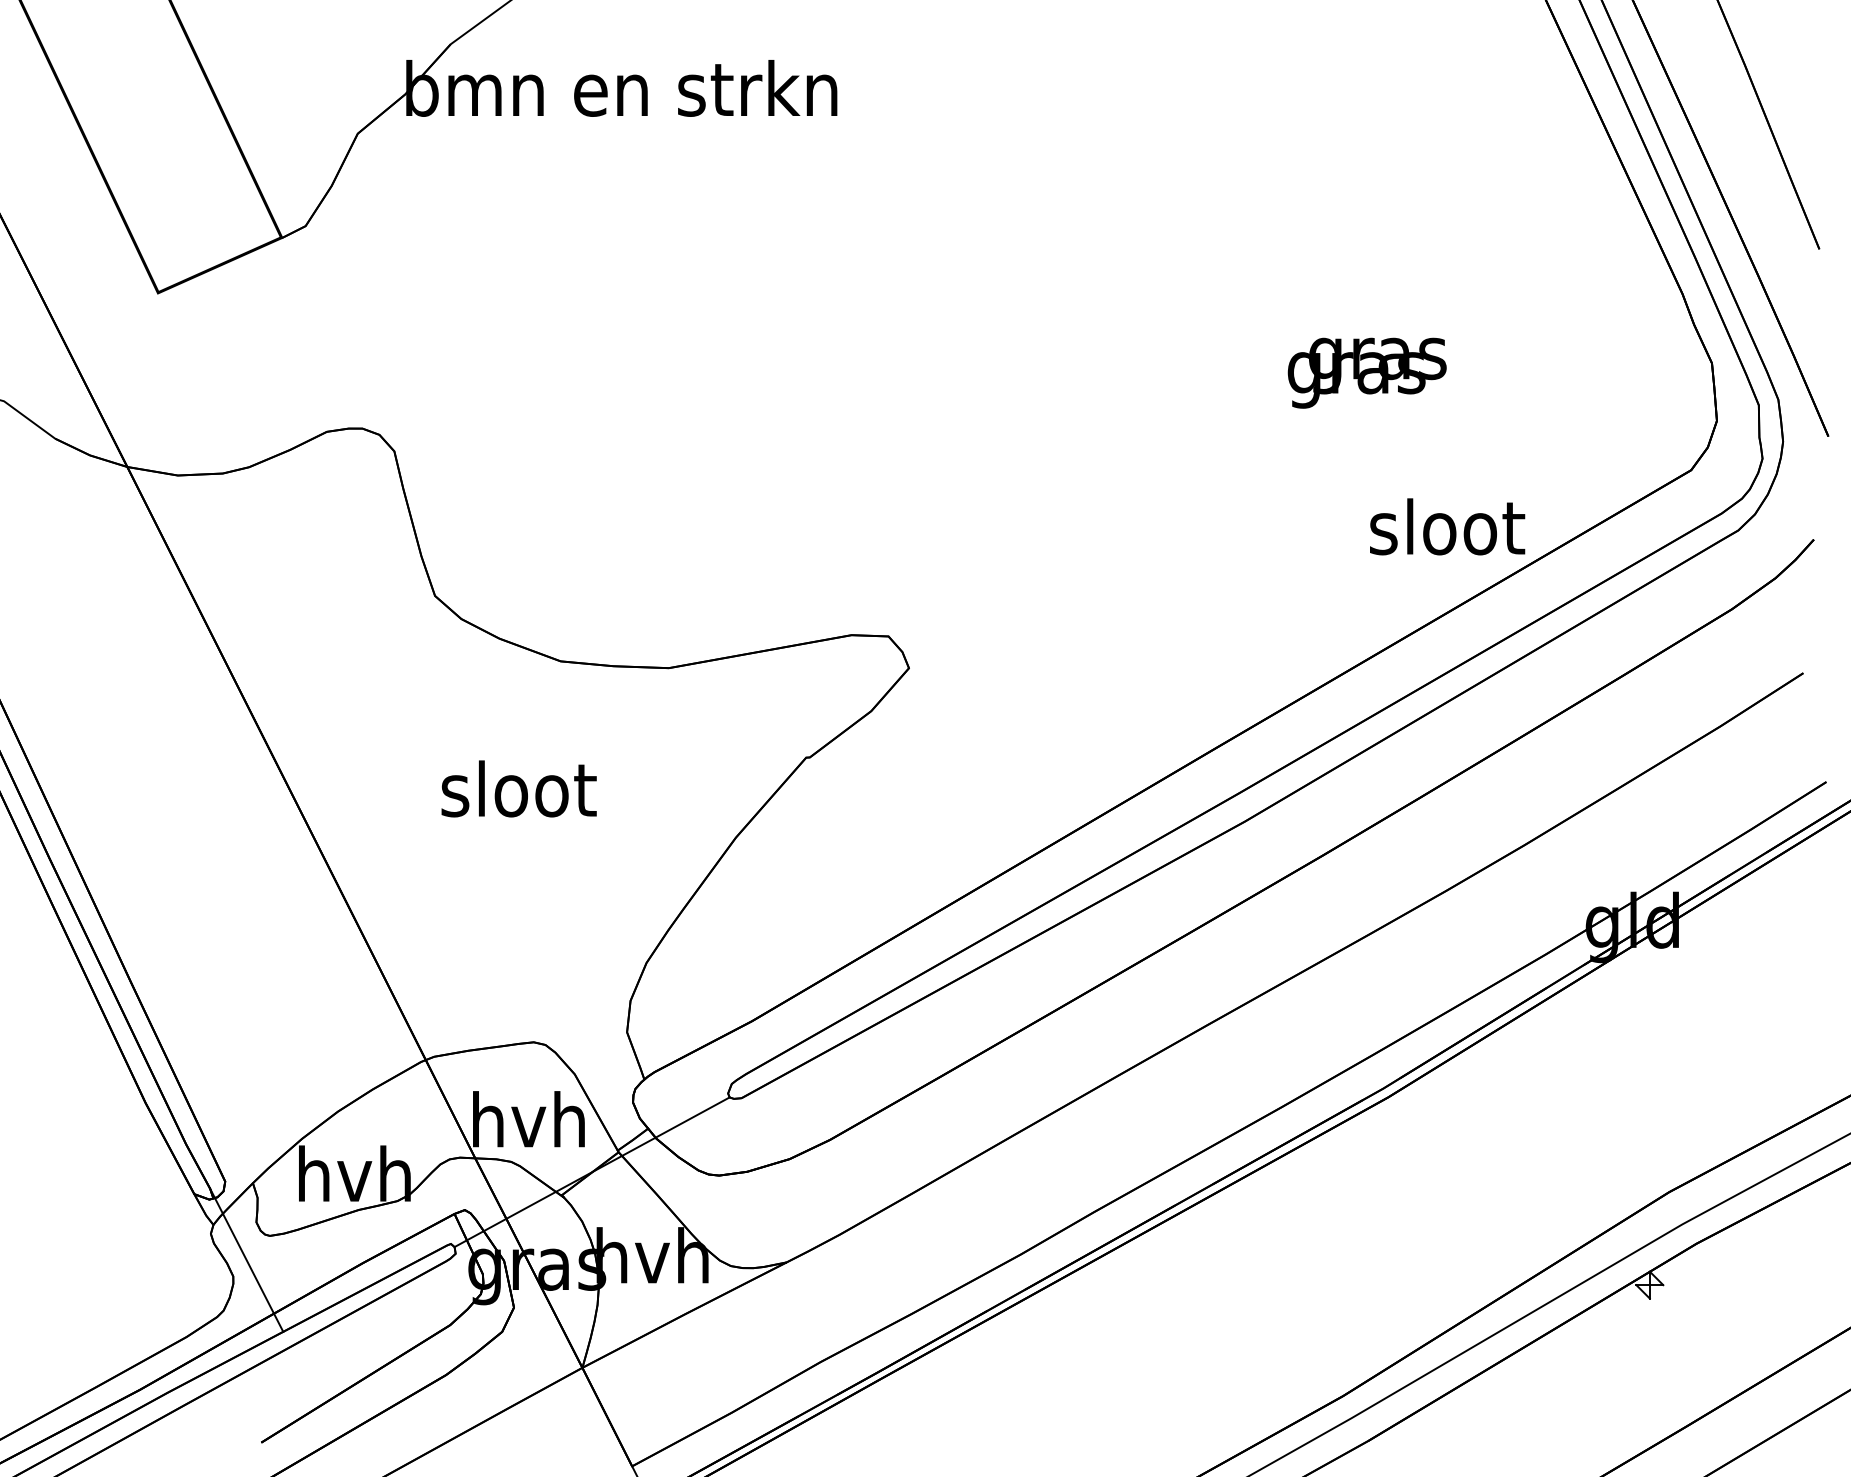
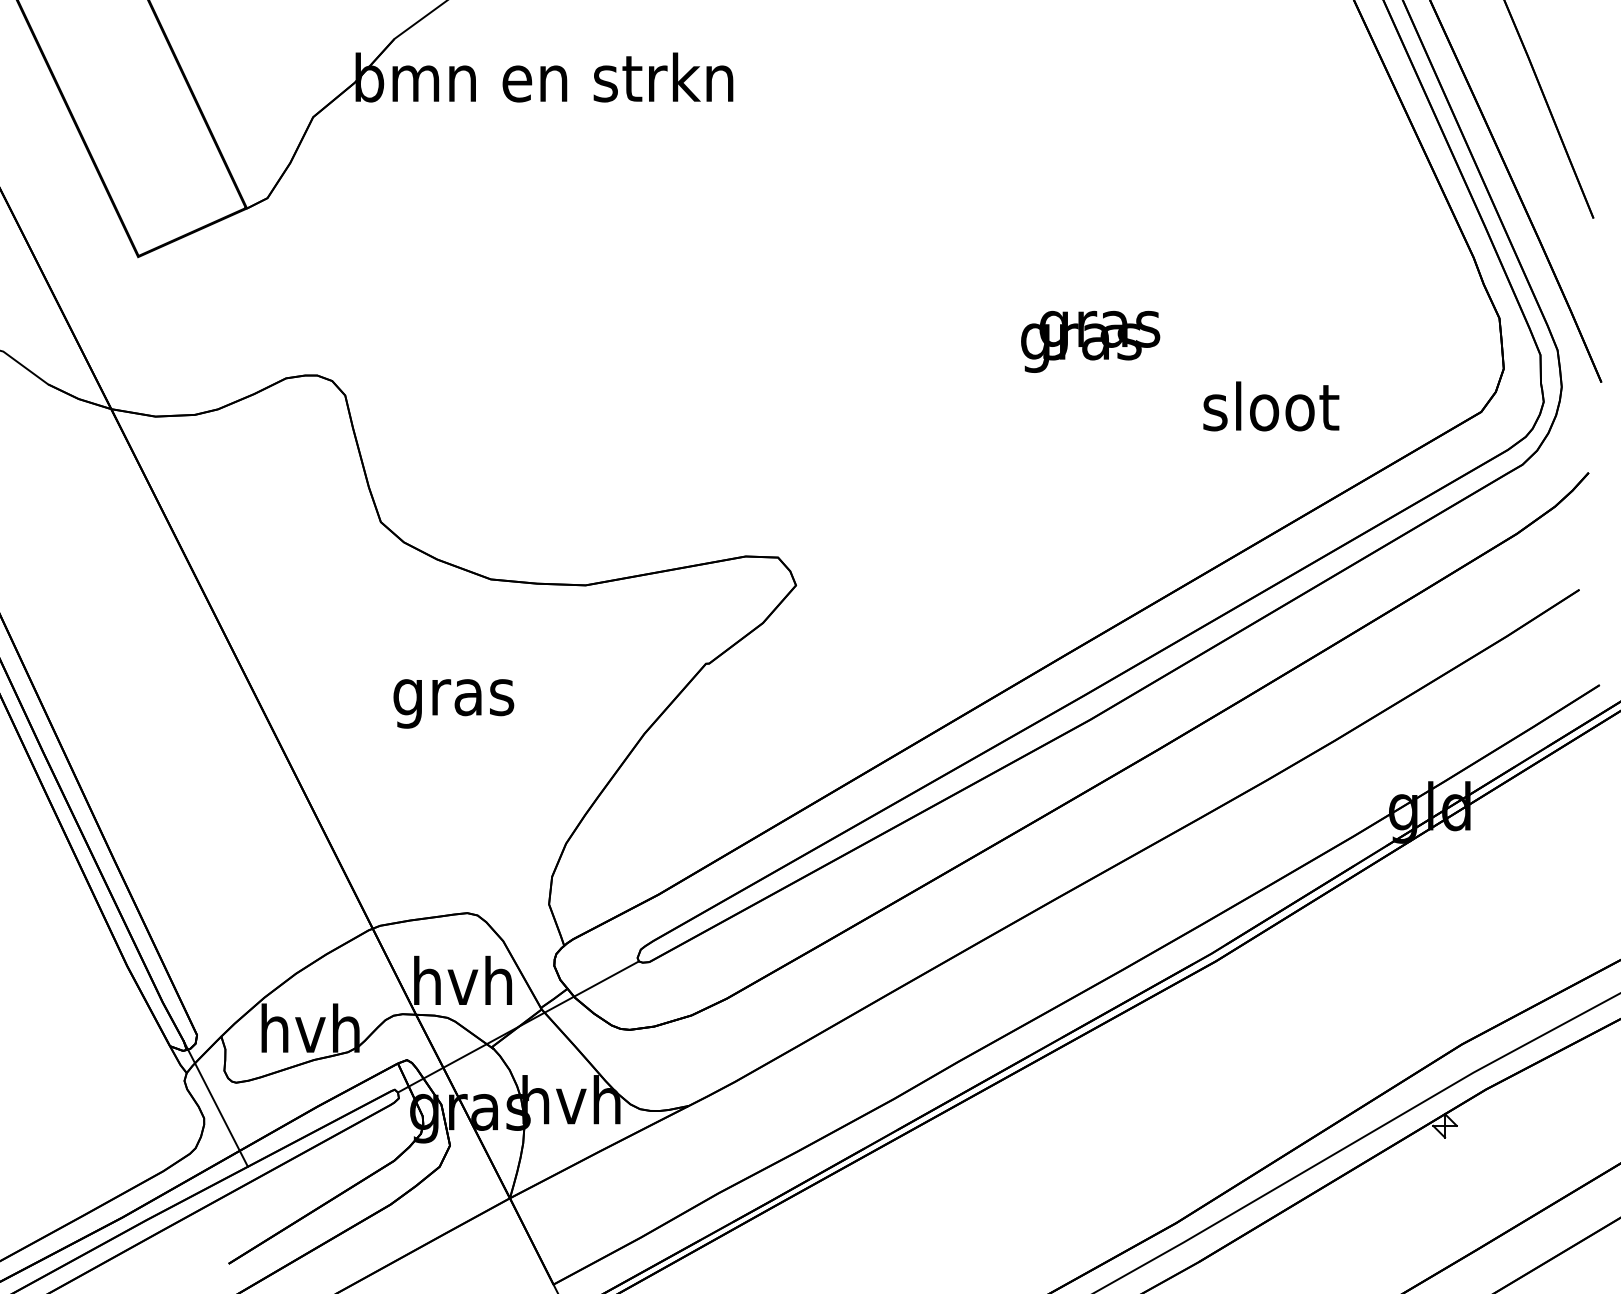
text: (1366, 372) -> (1089, 341), moved
text: (1447, 526) -> (1271, 406), moved
text: (518, 795) -> (453, 696), sloot -> gras

